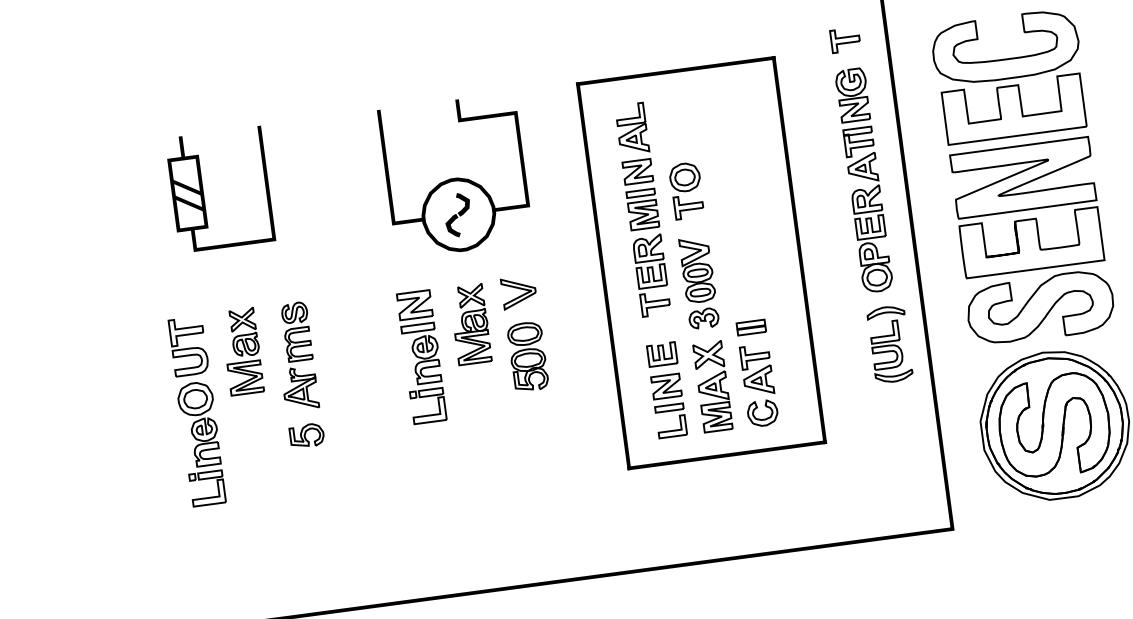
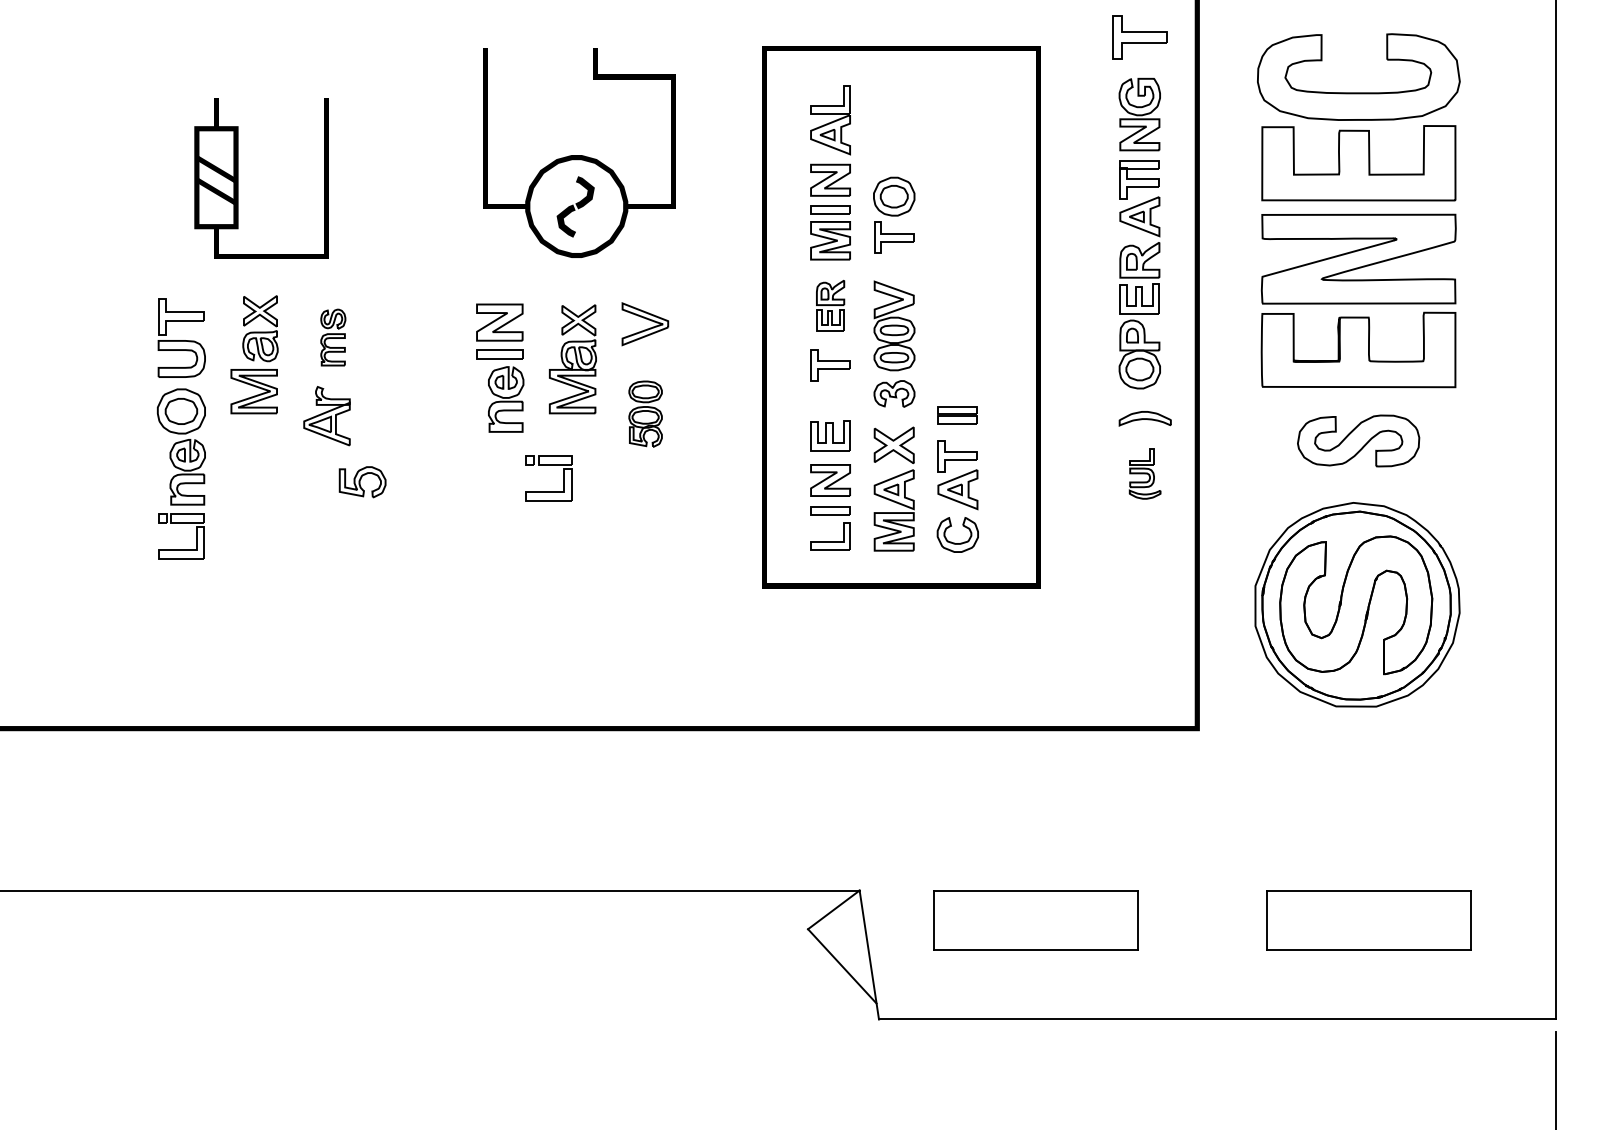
part: (845, 40) -> (1139, 37), size x1.4
part: (203, 192) -> (238, 178), moved
part: (649, 261) -> (830, 305), size x0.7
part: (1040, 307) -> (1358, 440), size x0.6
part: (297, 331) -> (333, 337), size x0.7
part: (890, 351) -> (1144, 473), size x0.6
part: (527, 356) -> (645, 413), size x0.7
part: (426, 396) -> (548, 465), moved
part: (306, 436) -> (362, 482), moved

